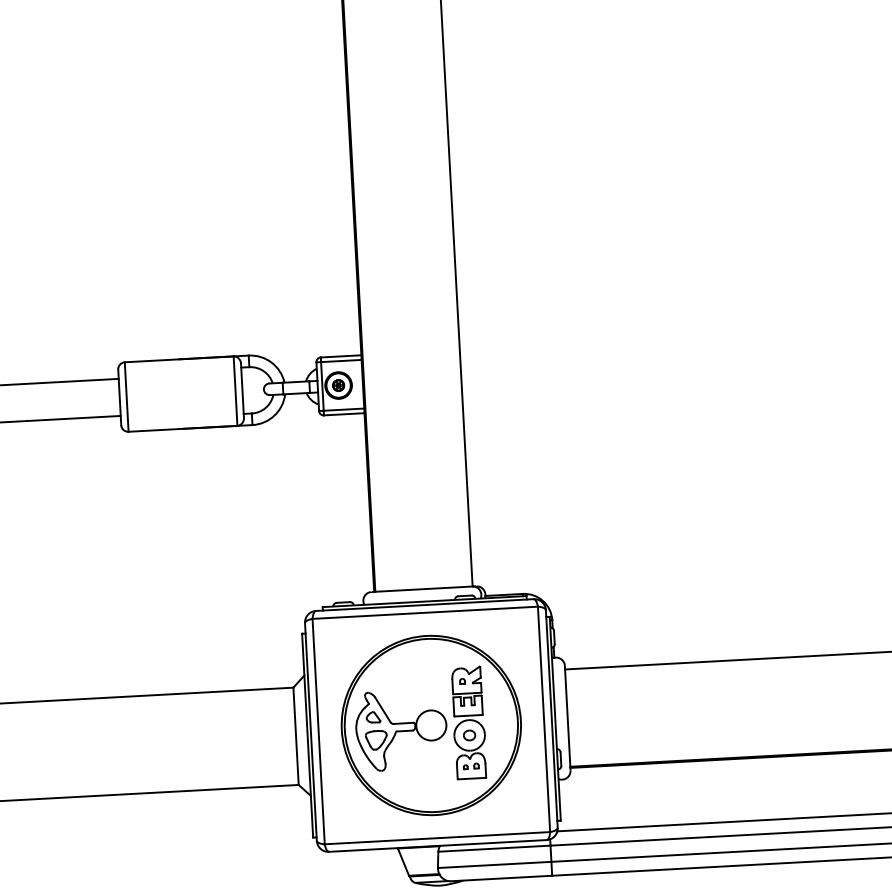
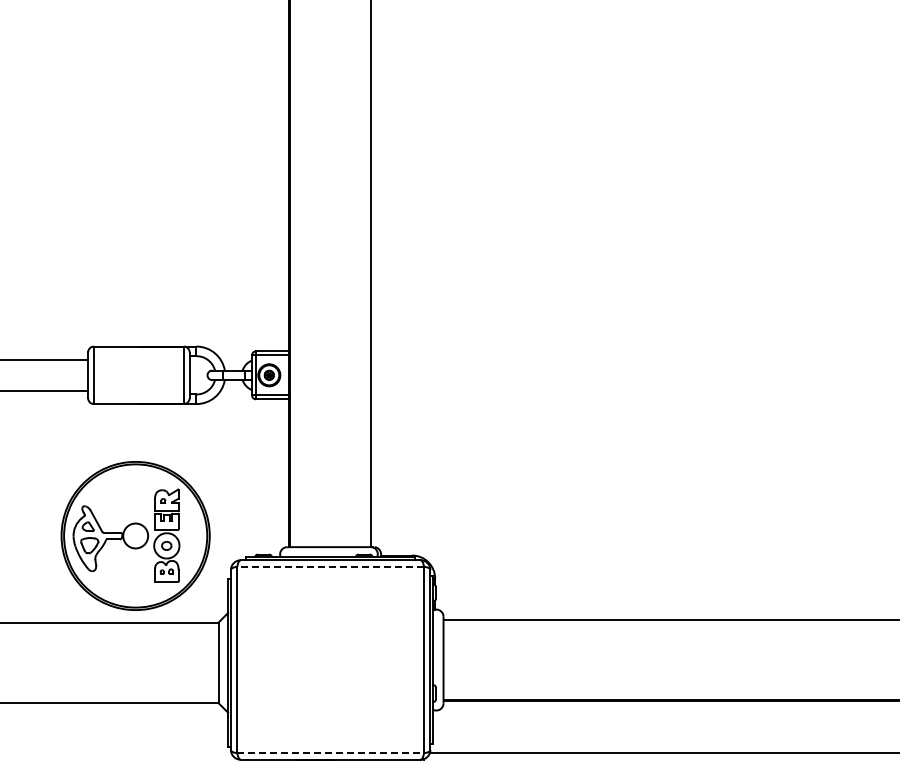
line: (425, 612) -> (330, 566), solid -> dashed
part: (431, 724) -> (135, 535), moved
line: (438, 838) -> (331, 753), solid -> dashed

